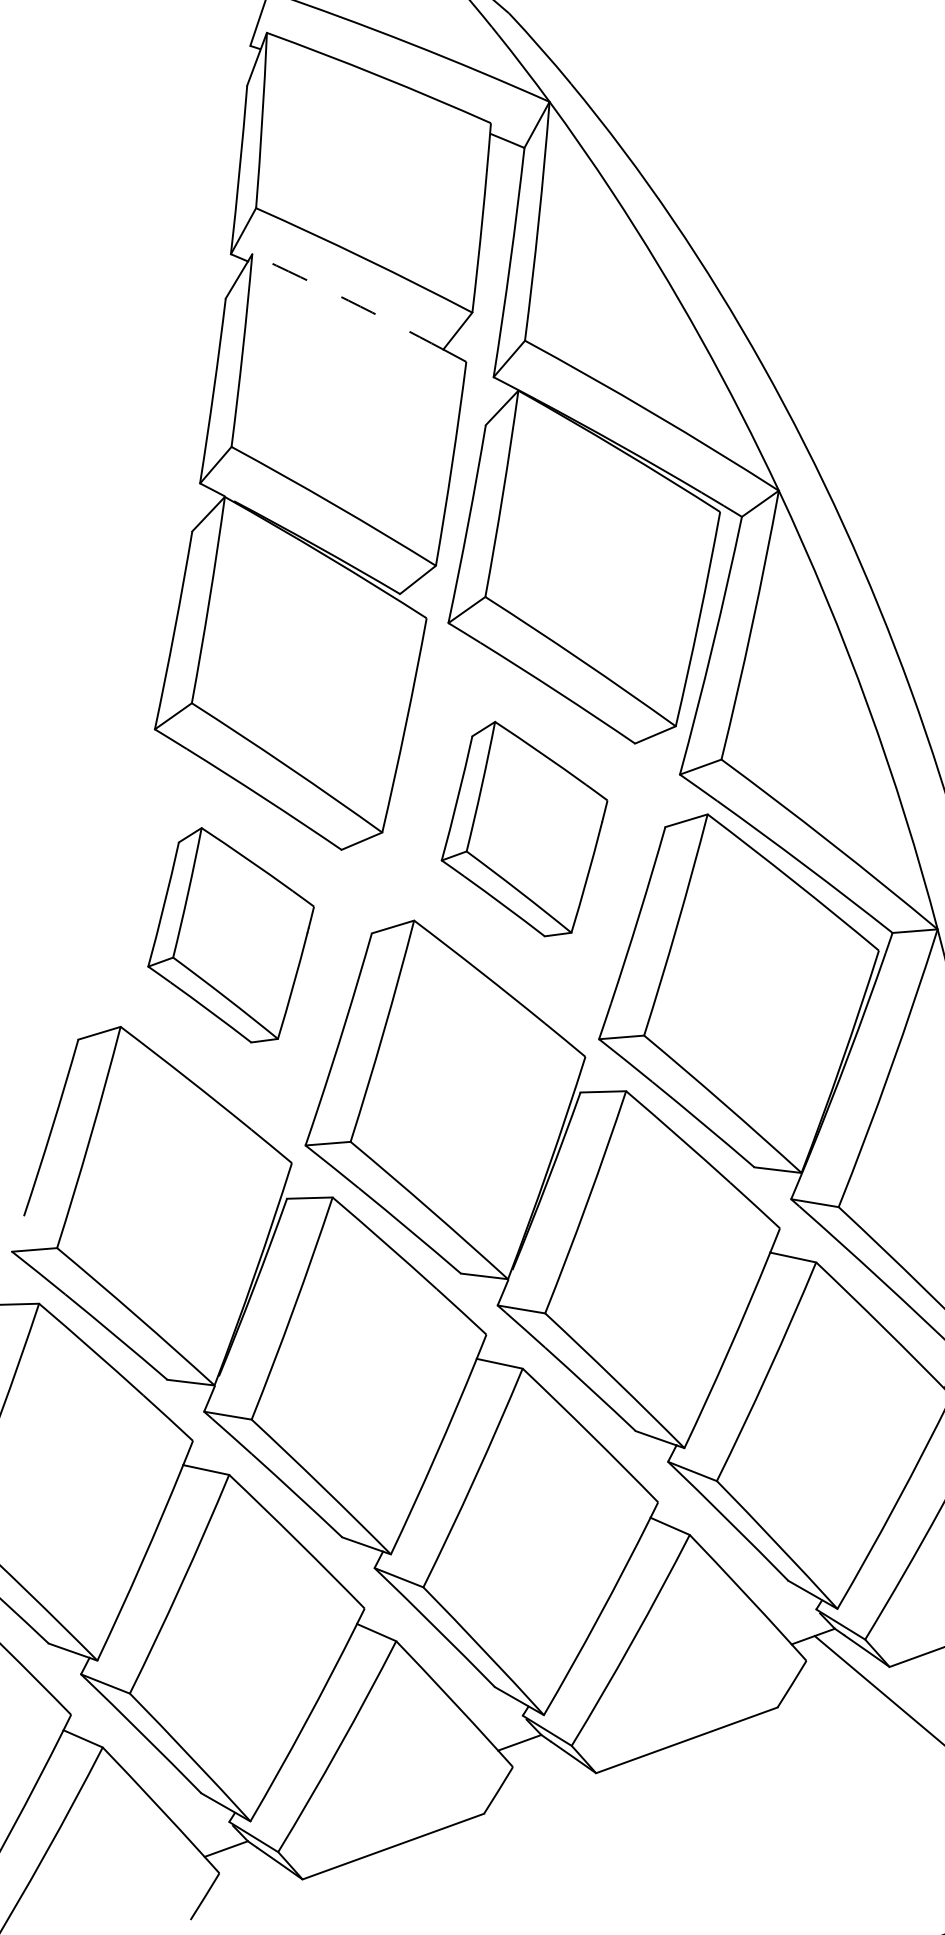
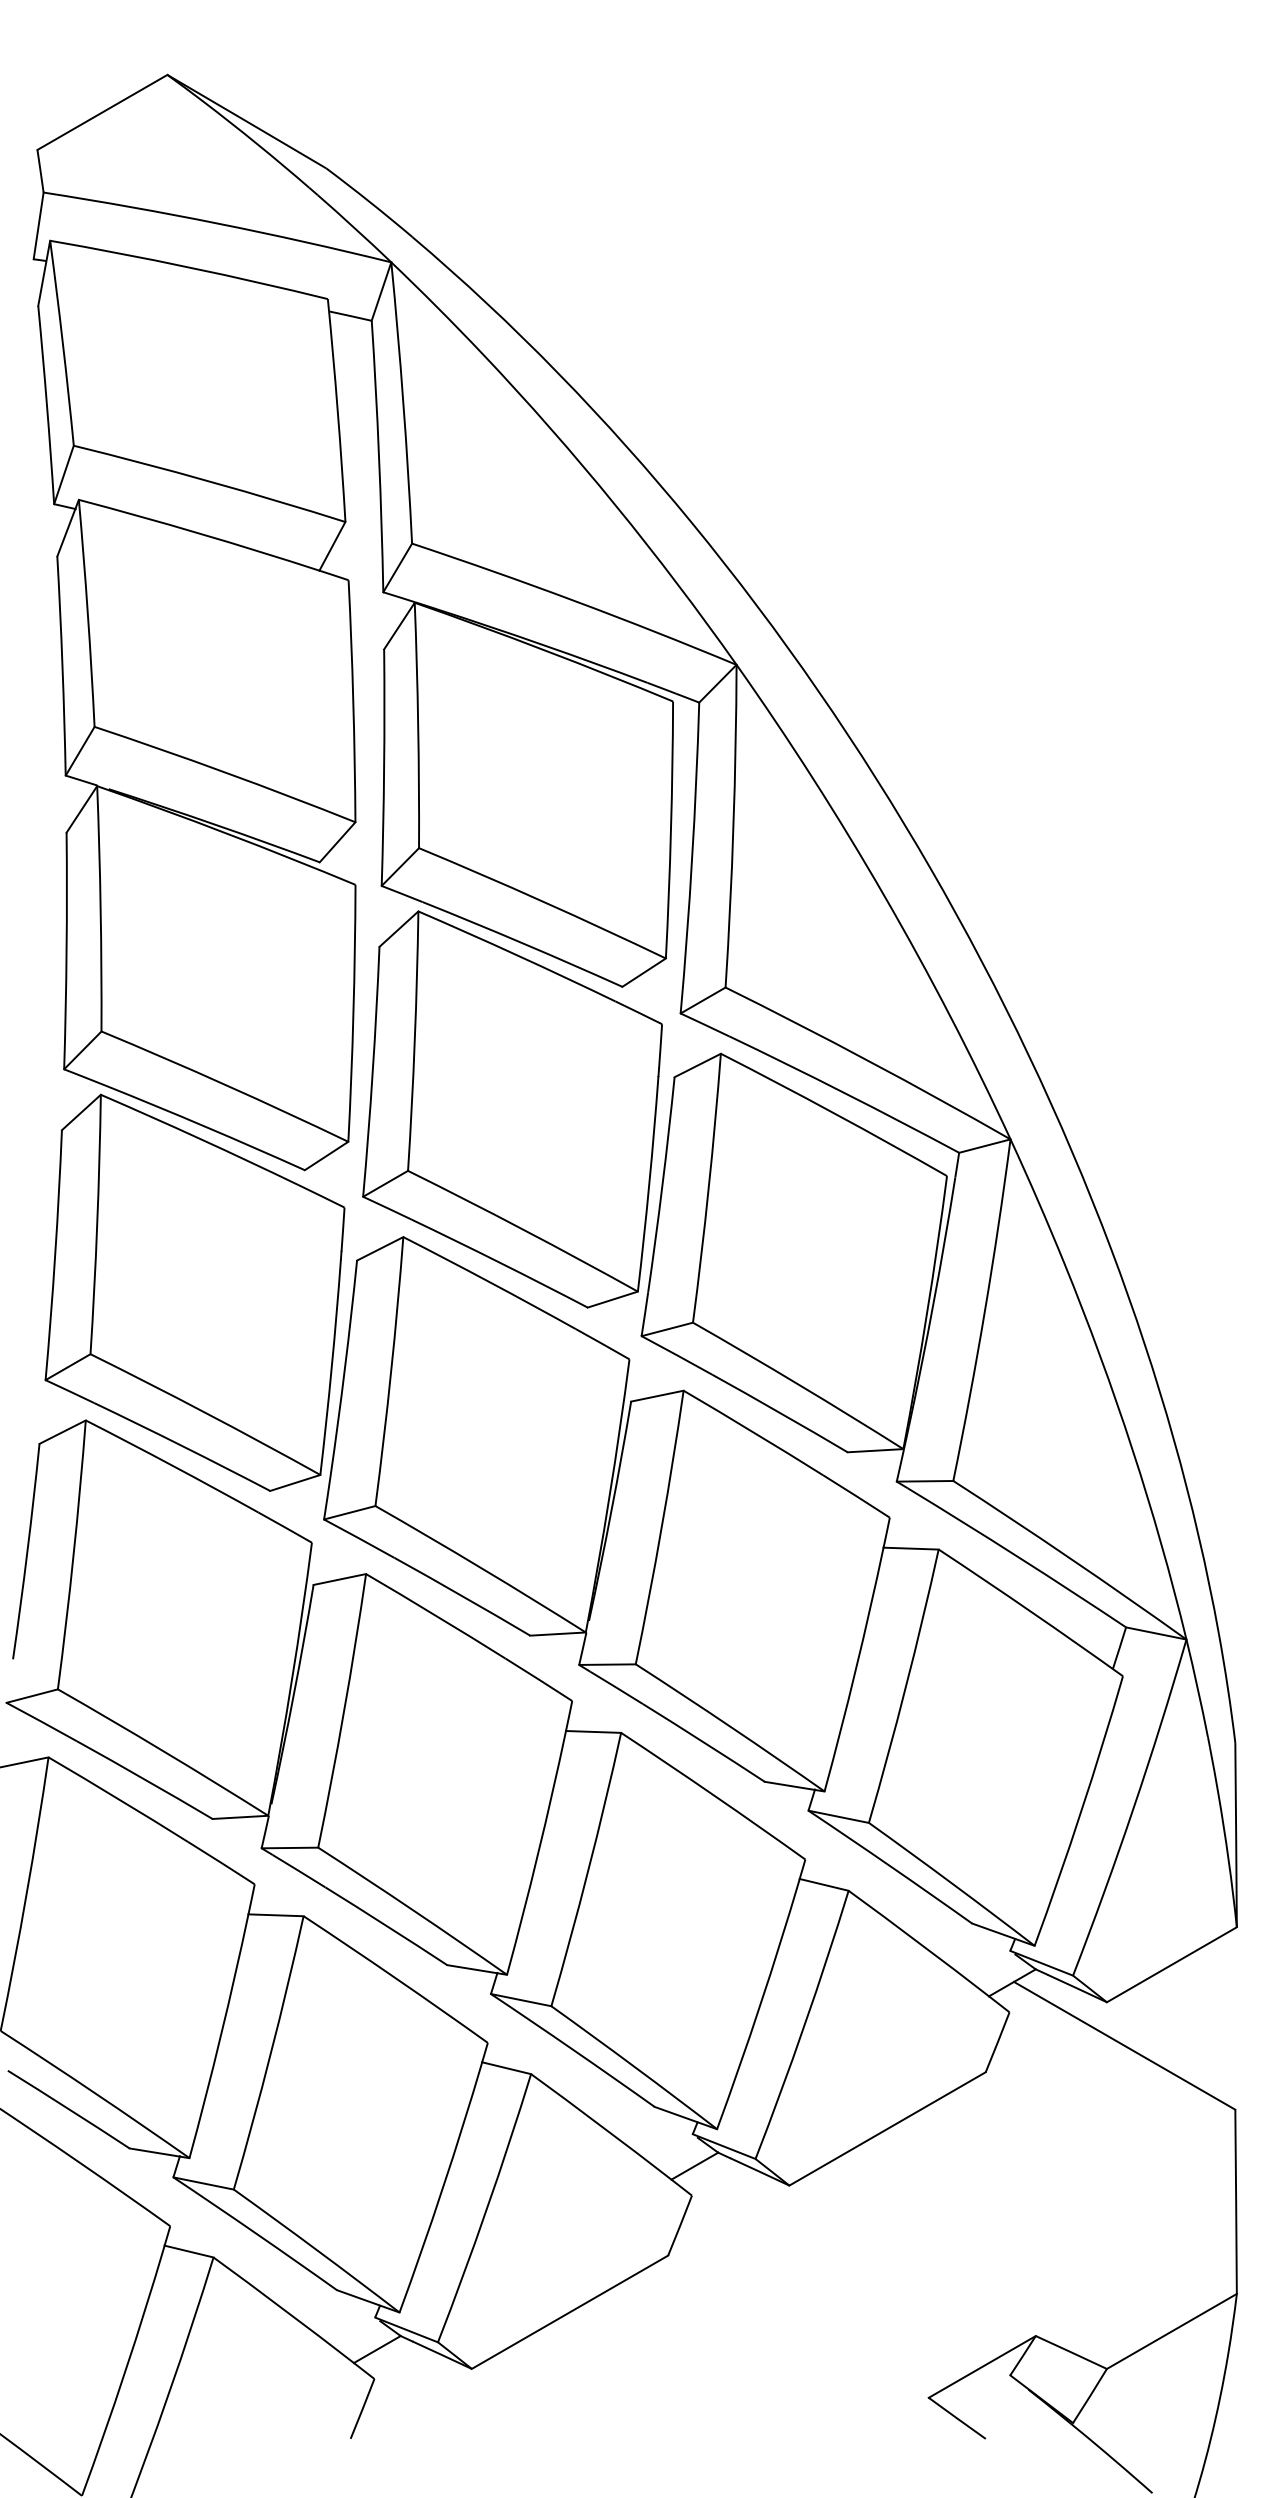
arc: (348, 300) -> (199, 533), dashed -> solid
part: (524, 829) -> (512, 1109), size x1.67
part: (230, 935) -> (194, 1292), size x1.67

